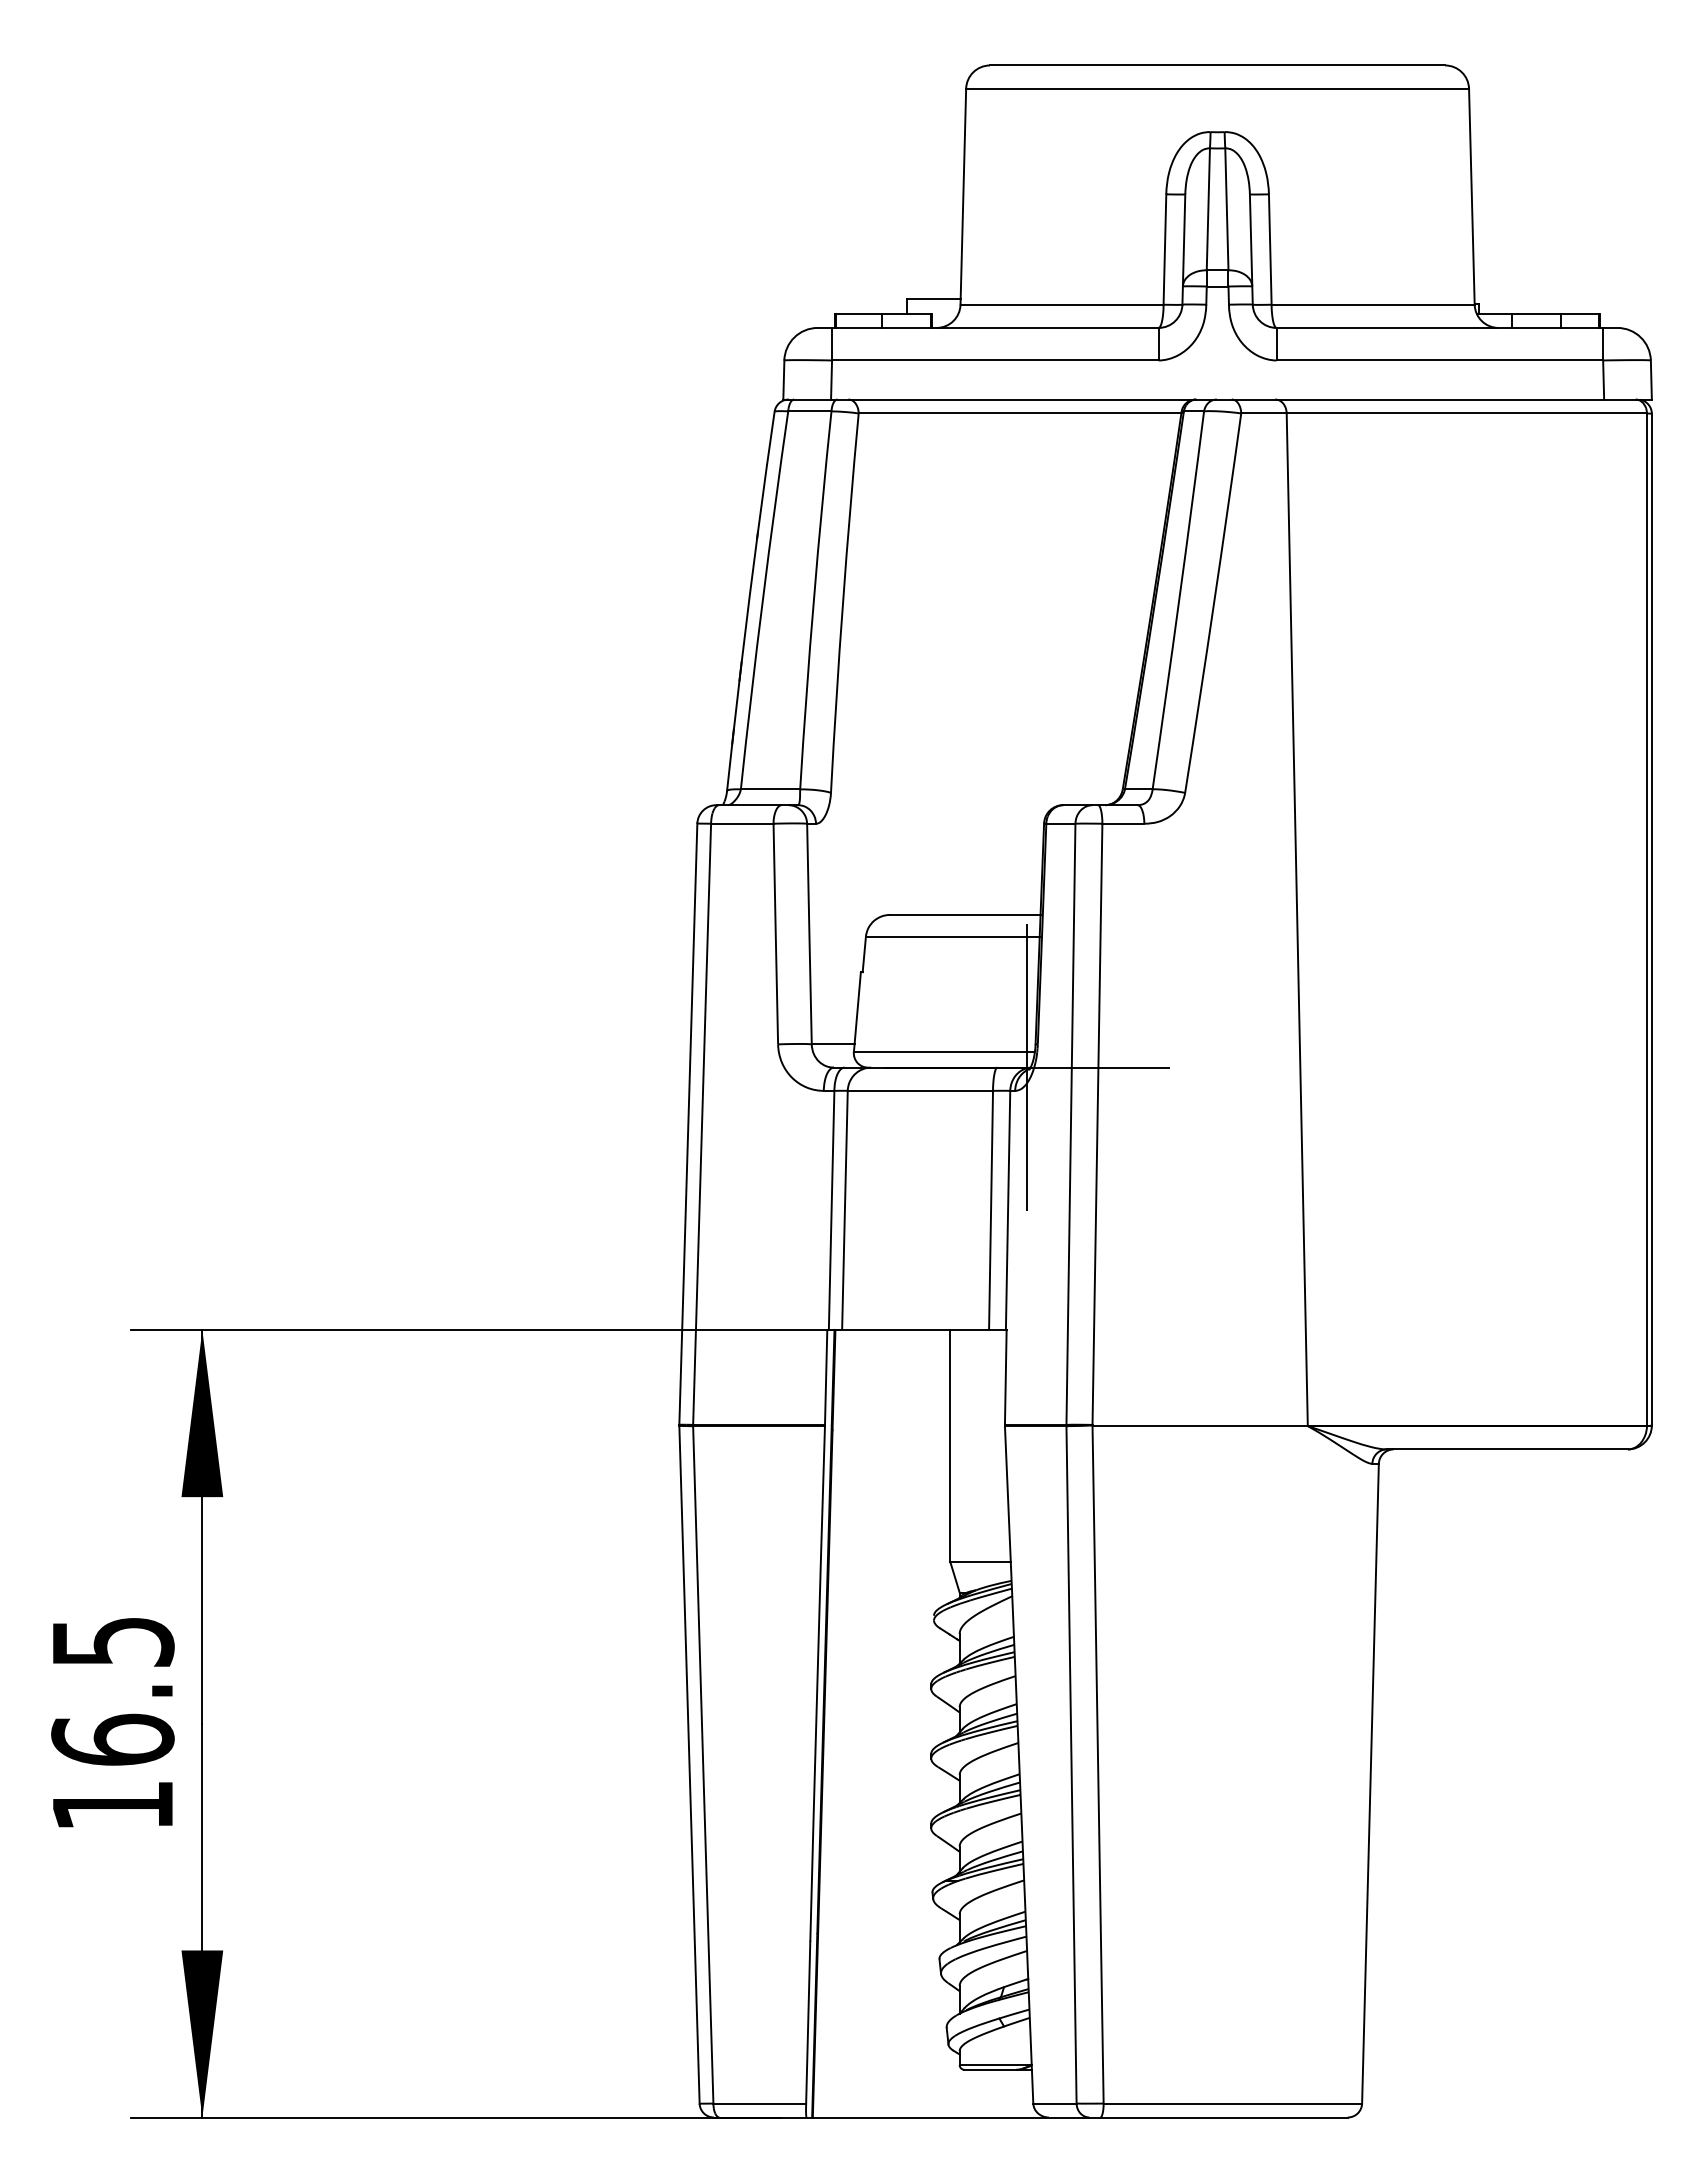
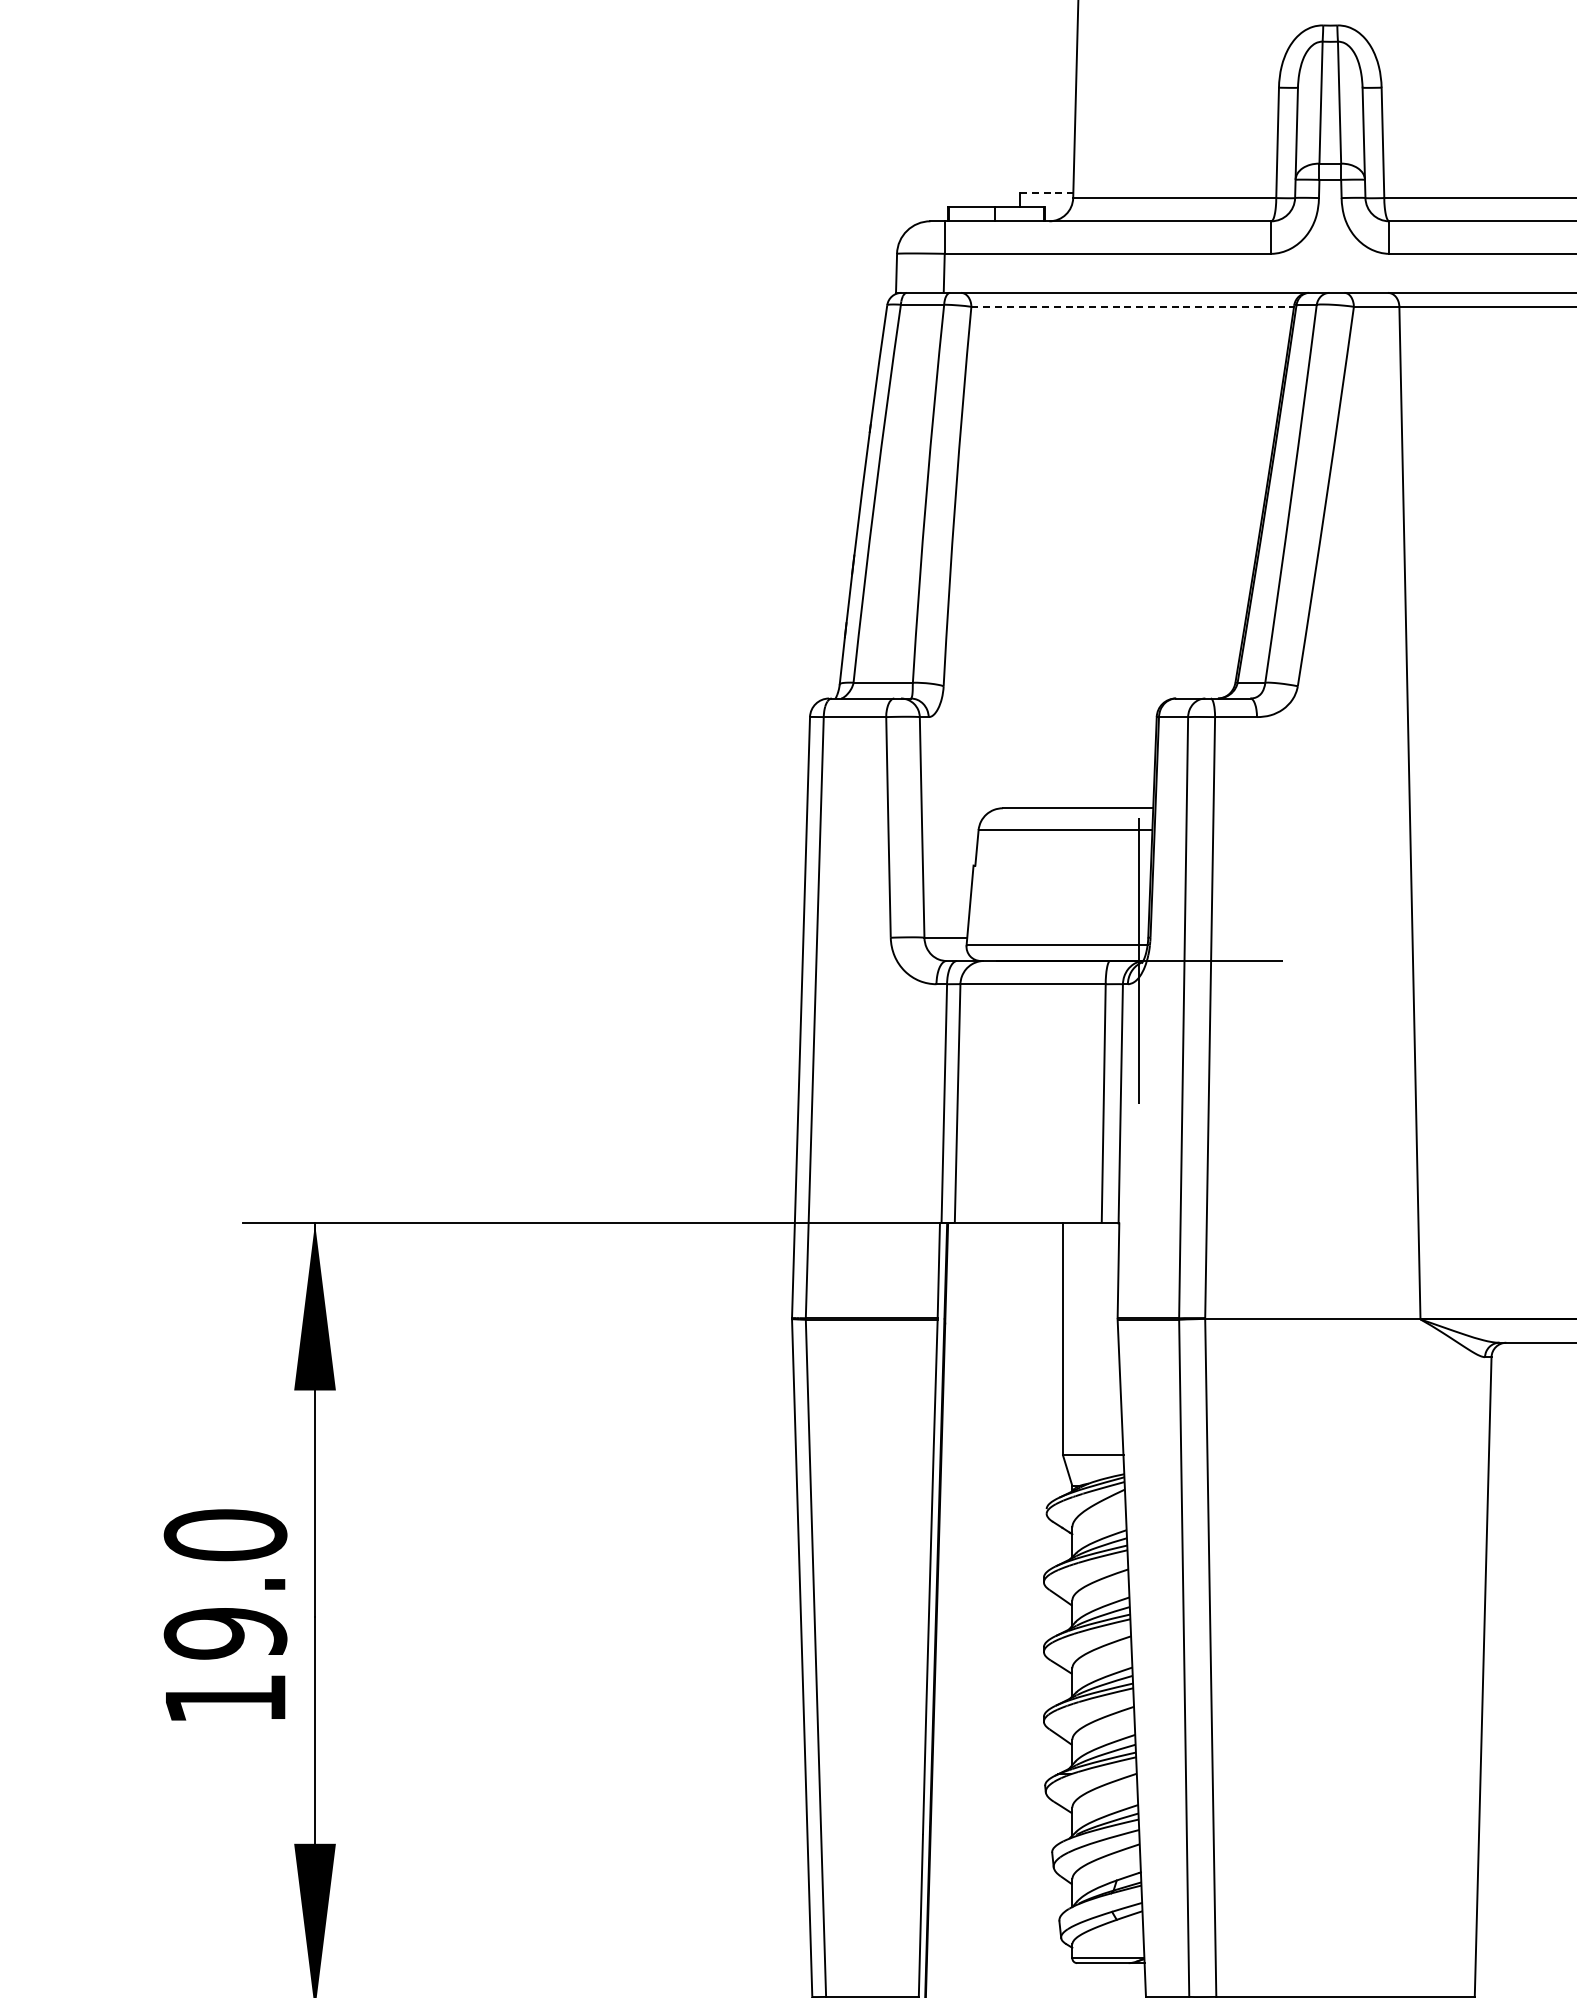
line: (934, 299) -> (1047, 192), solid -> dashed
line: (1020, 413) -> (1133, 306), solid -> dashed
text: (112, 1691) -> (225, 1584), 16.5 -> 19.0

